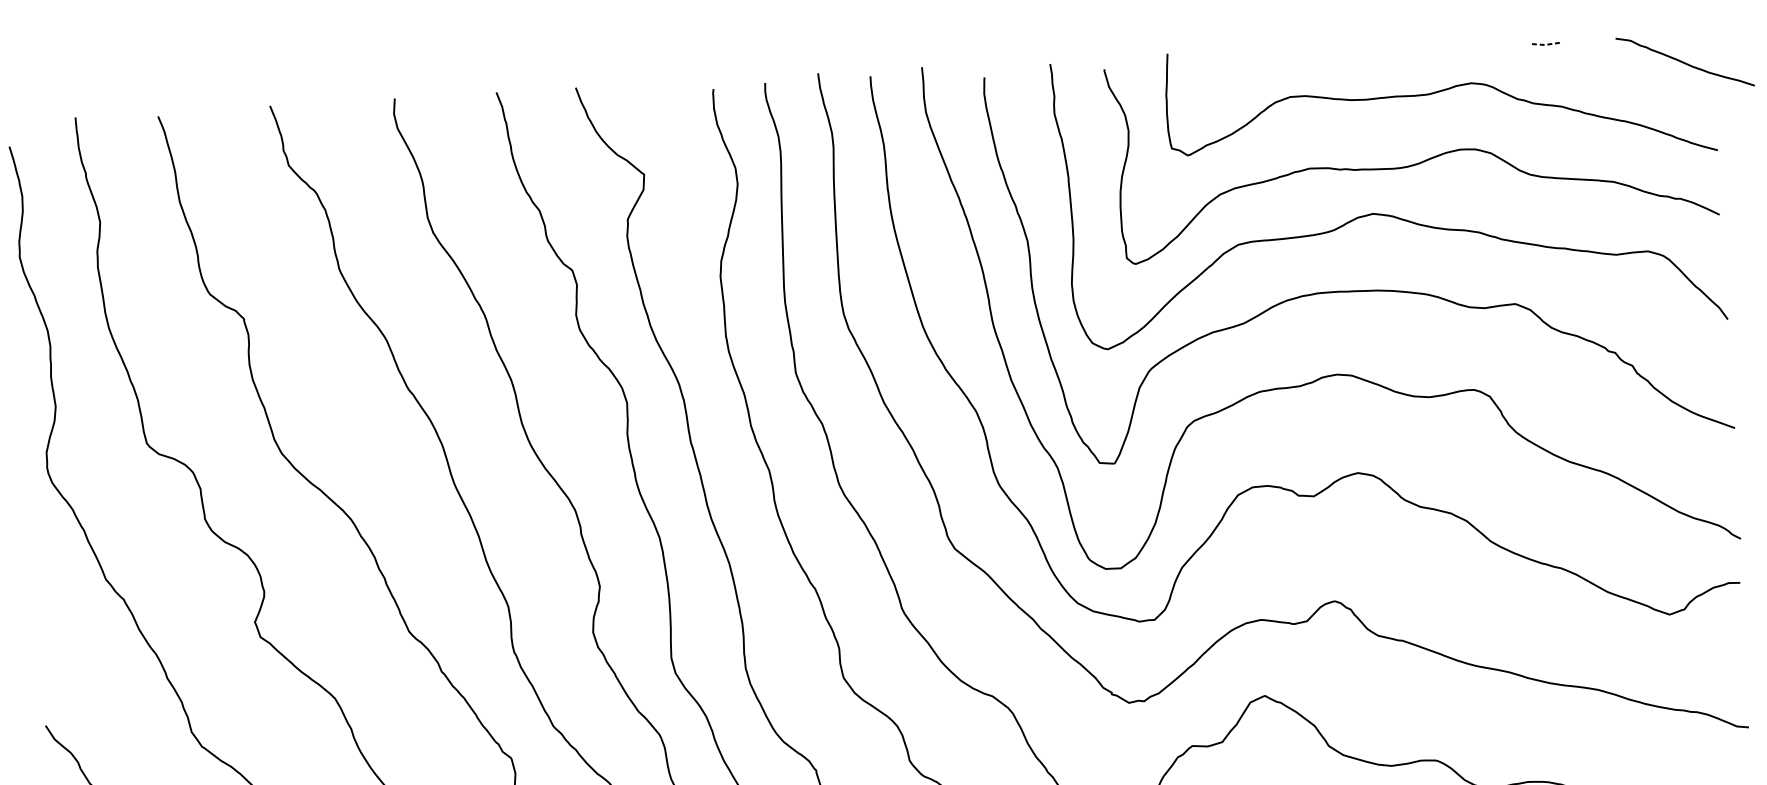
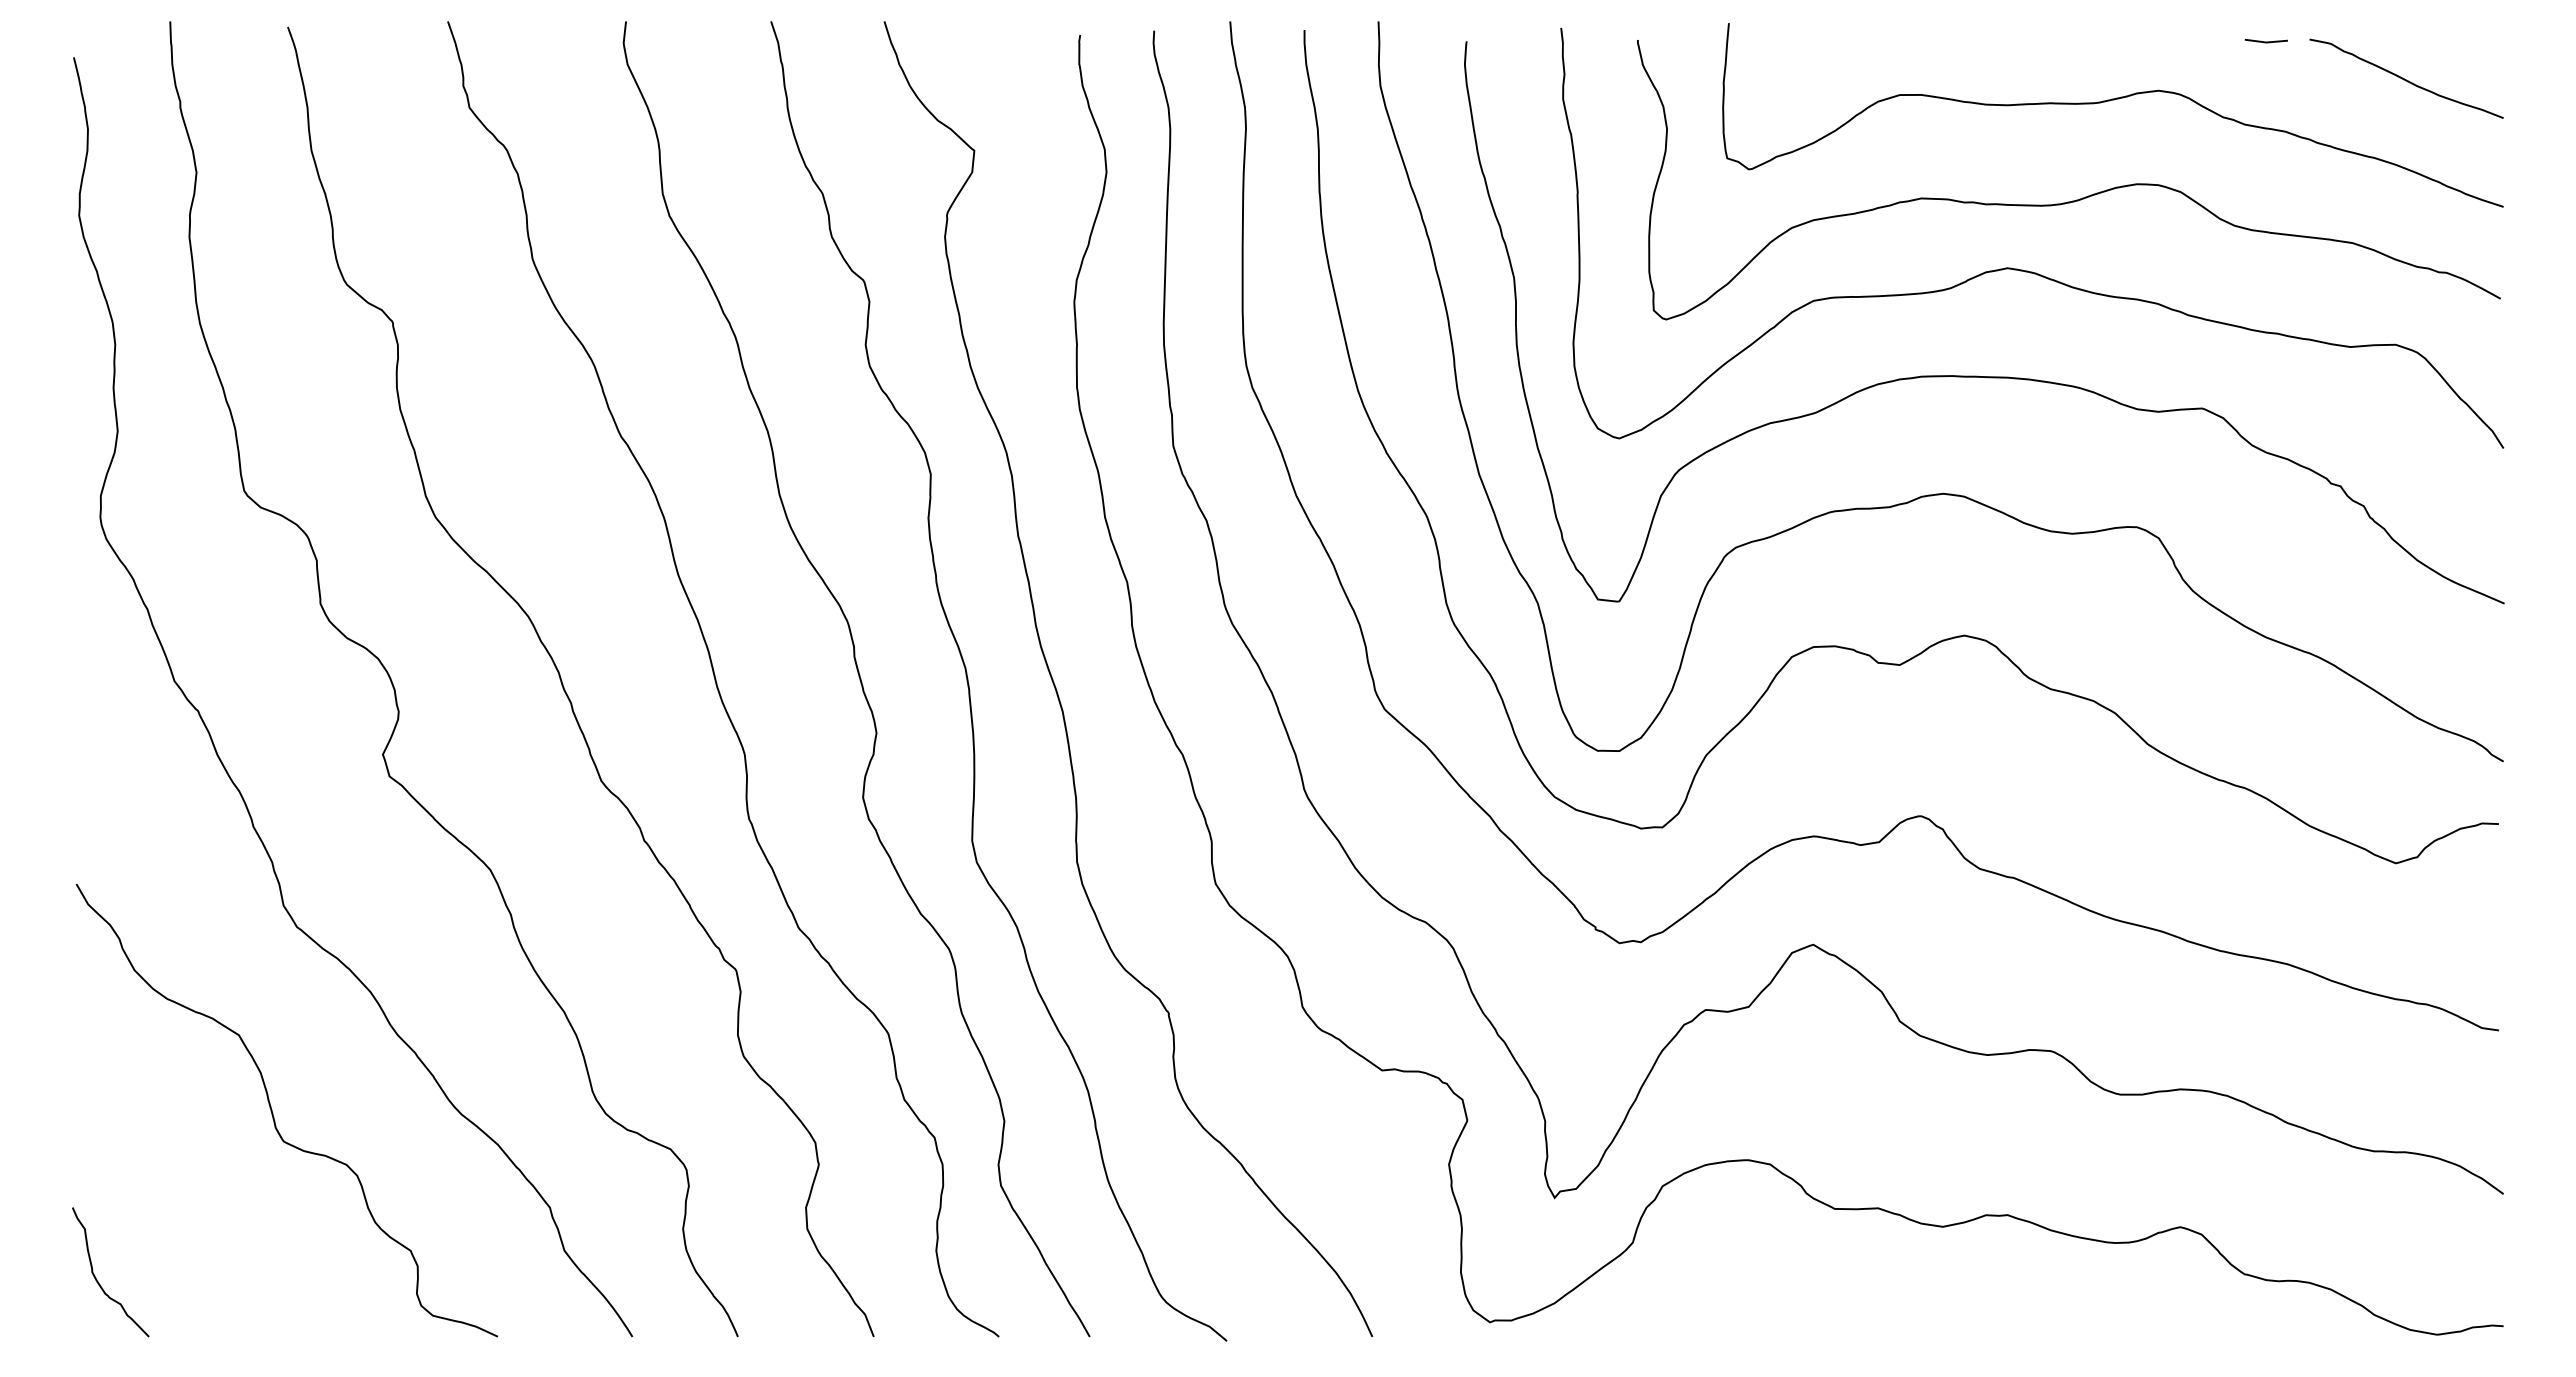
line: (1544, 44) -> (2266, 42), dashed -> solid
curve: (1685, 62) -> (2406, 79), moved

